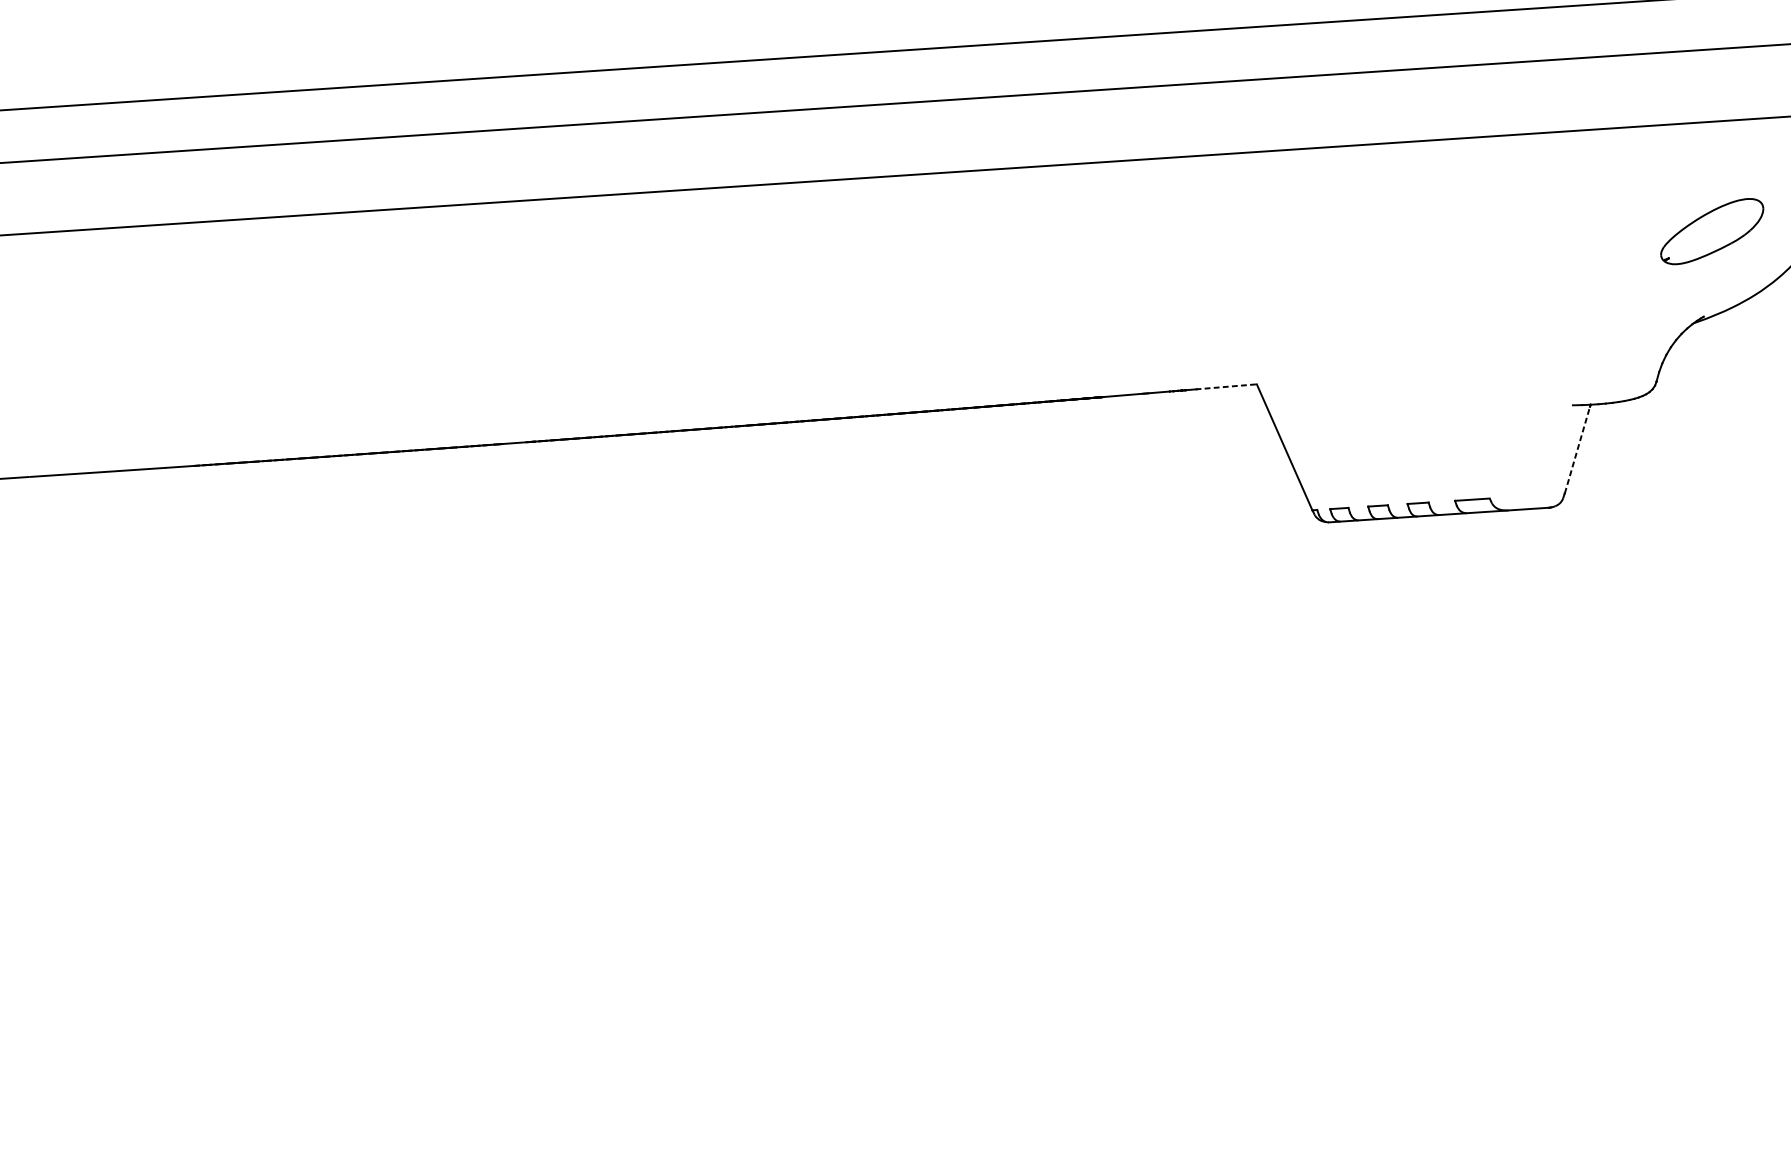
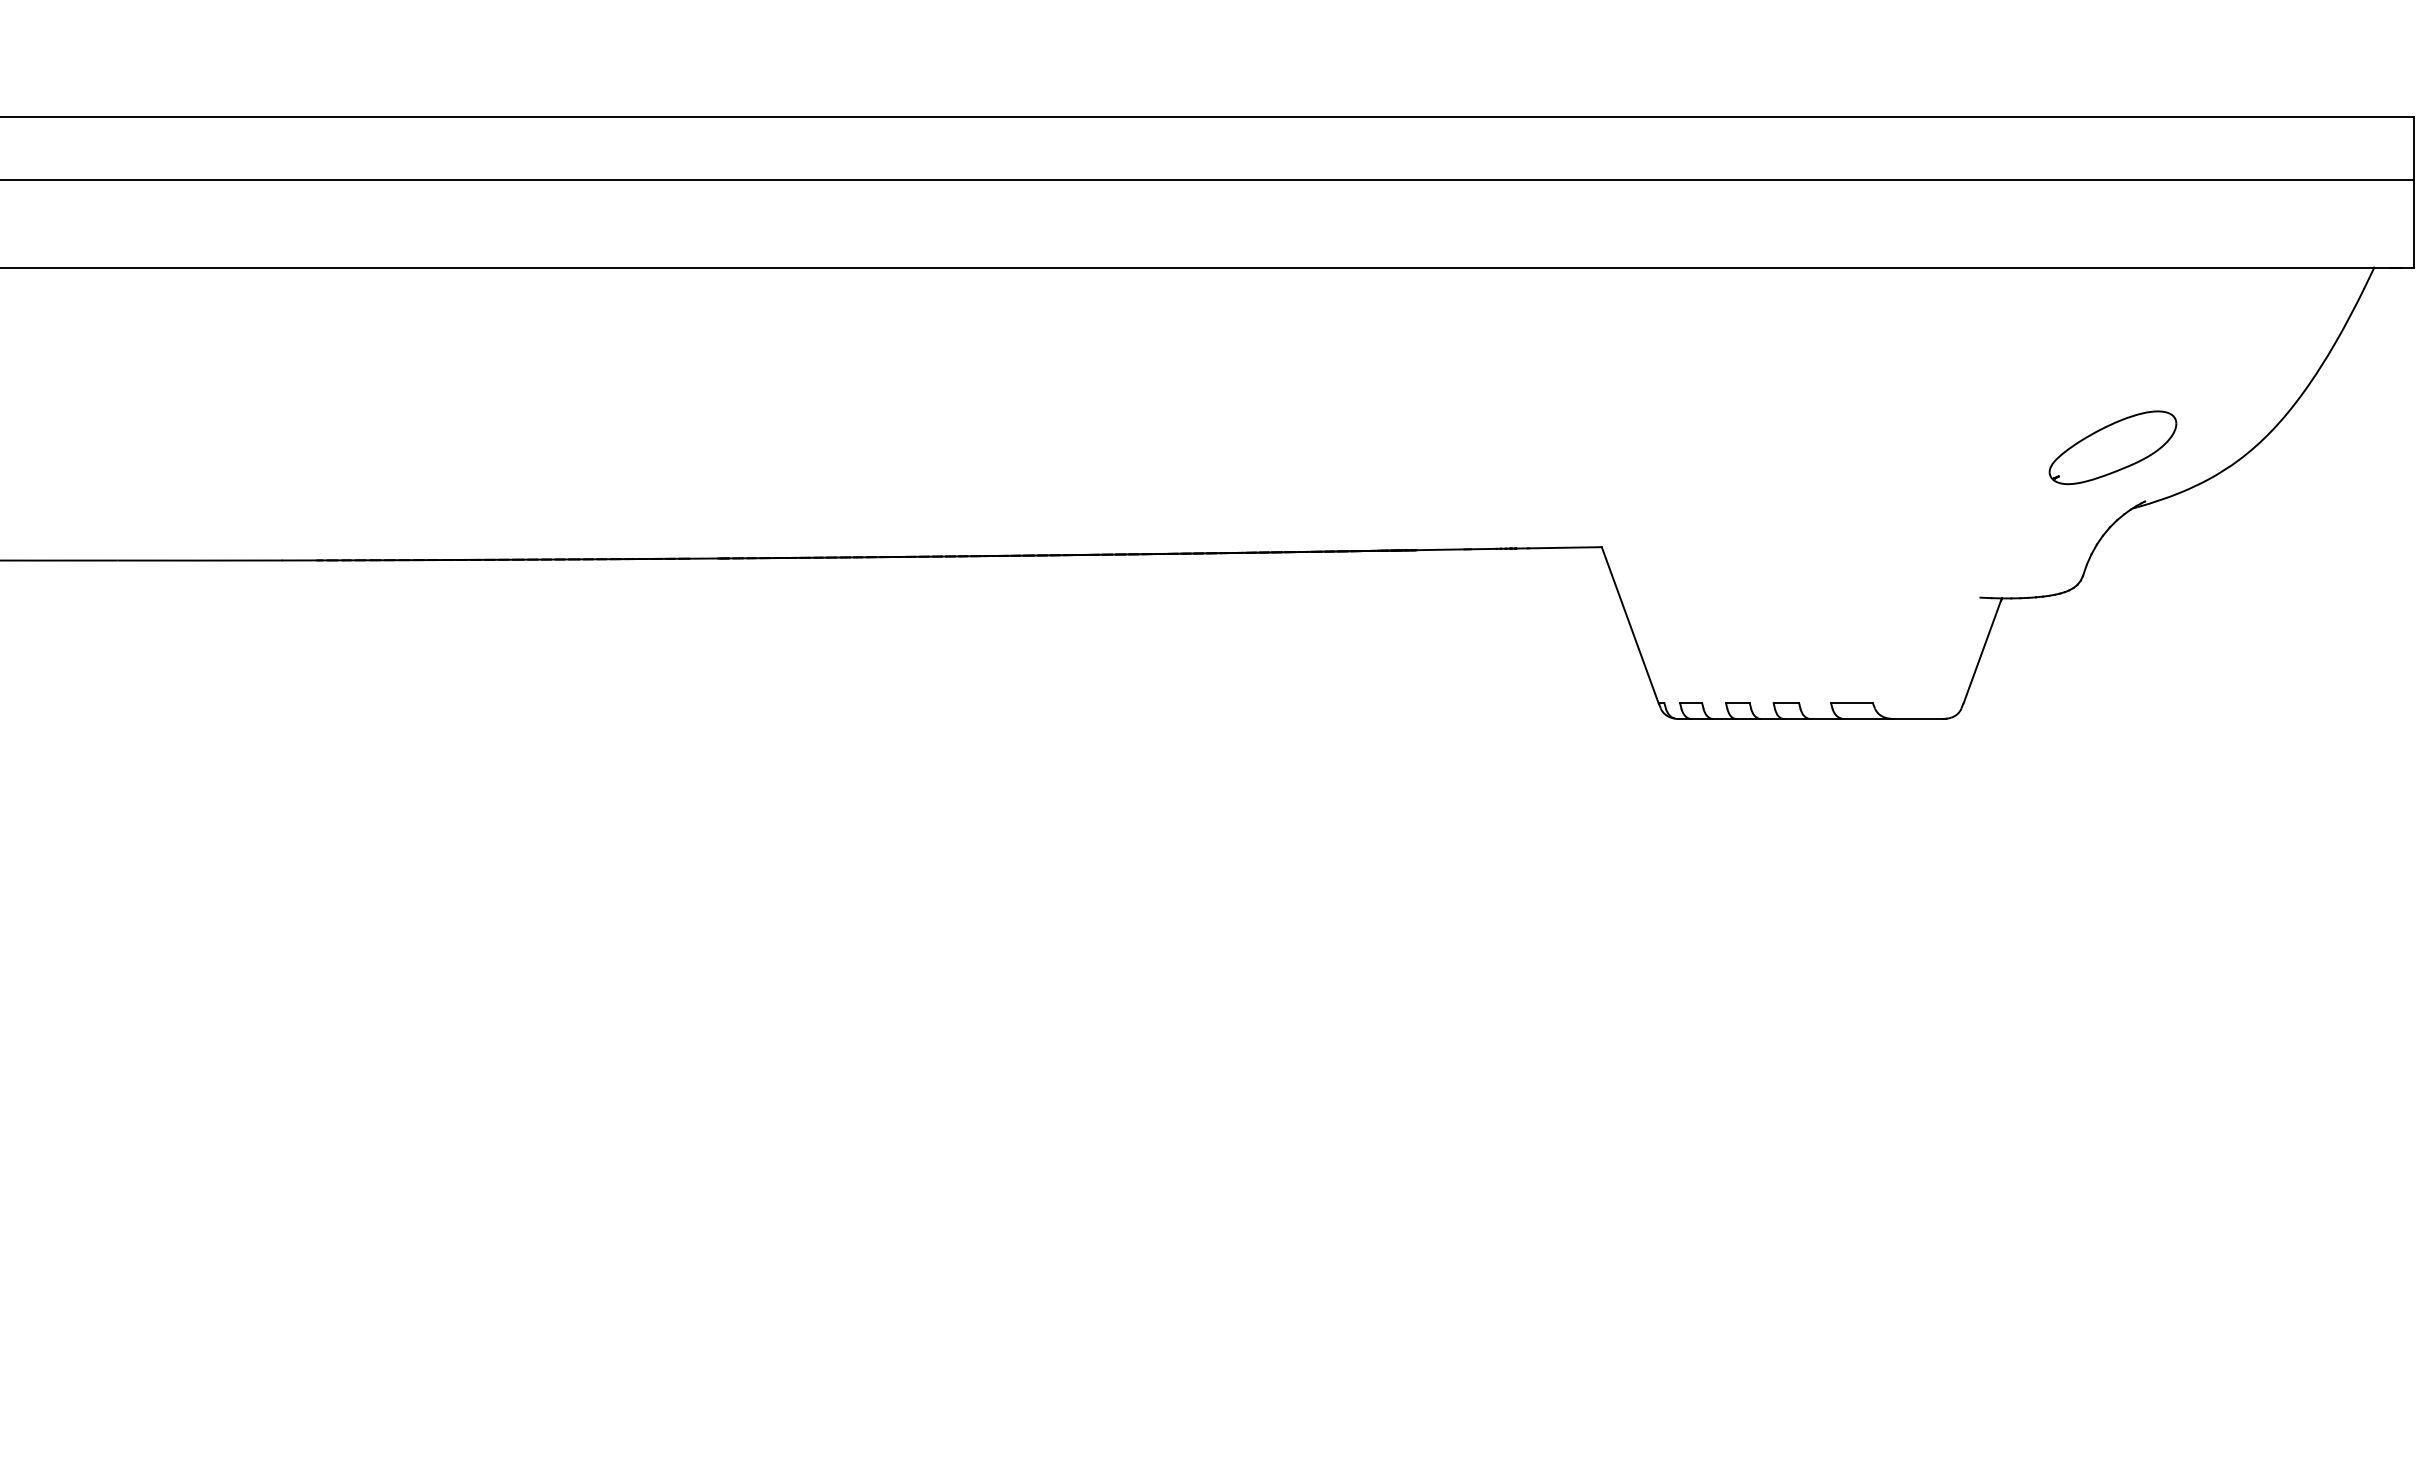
part: (1711, 231) -> (2112, 447), moved
line: (1226, 386) -> (1565, 547), dashed -> solid
line: (1577, 449) -> (1982, 651), dashed -> solid

